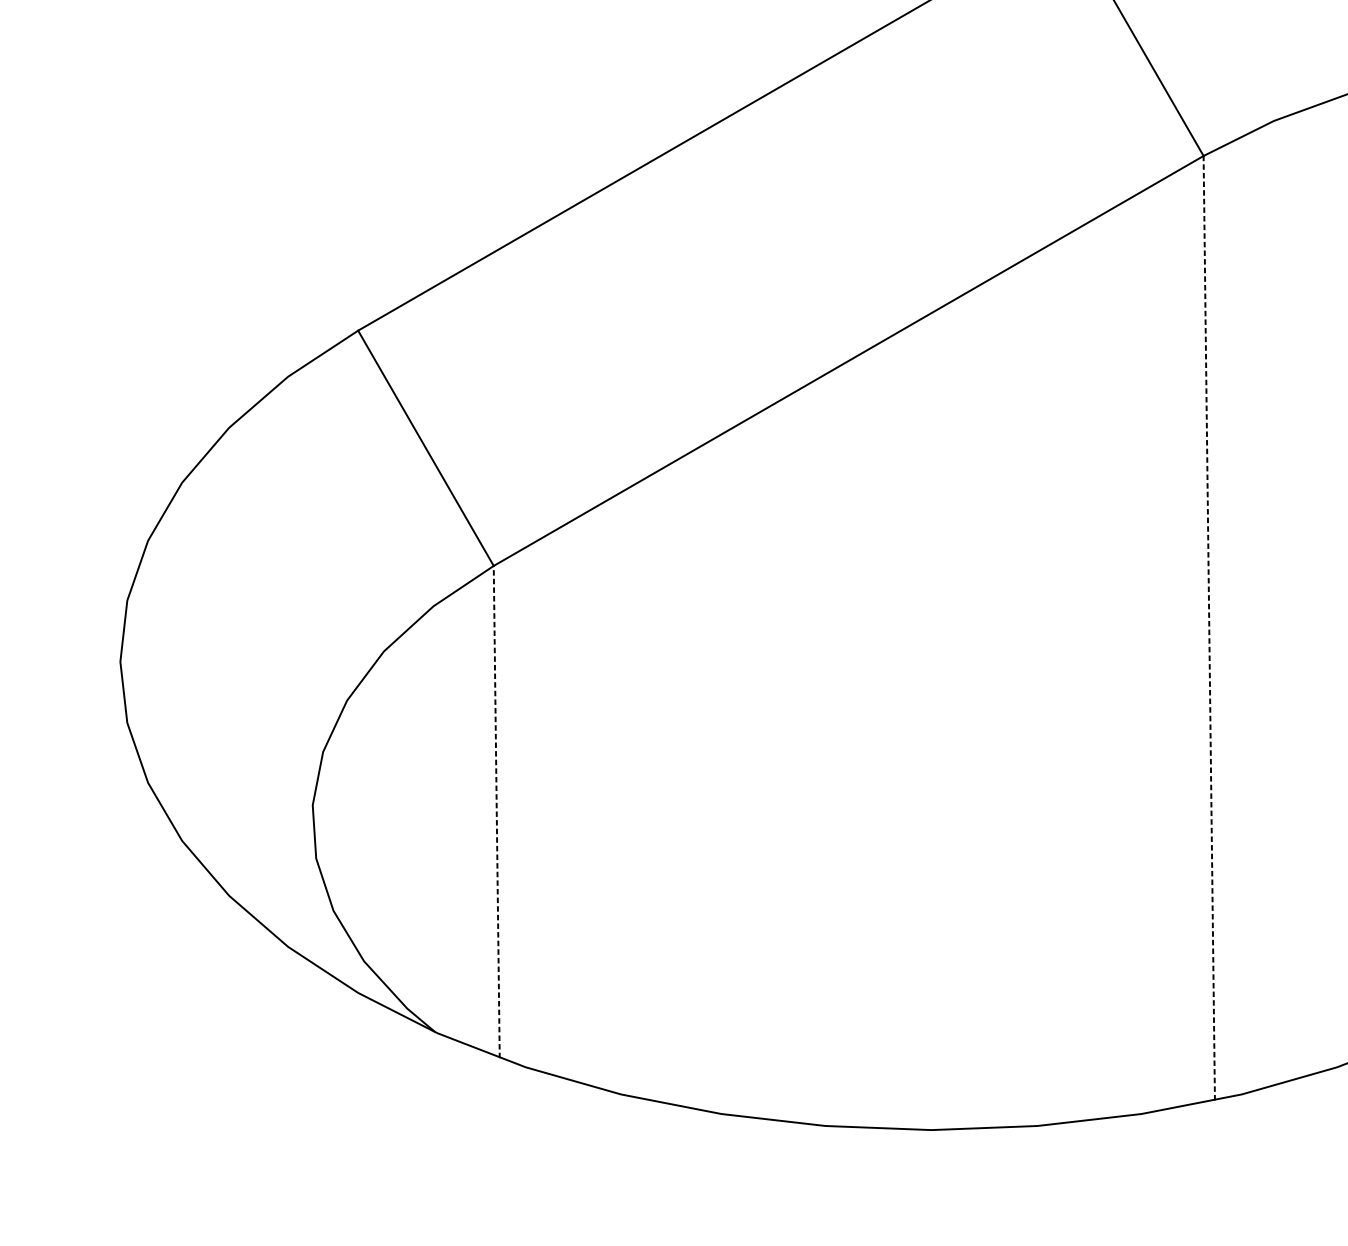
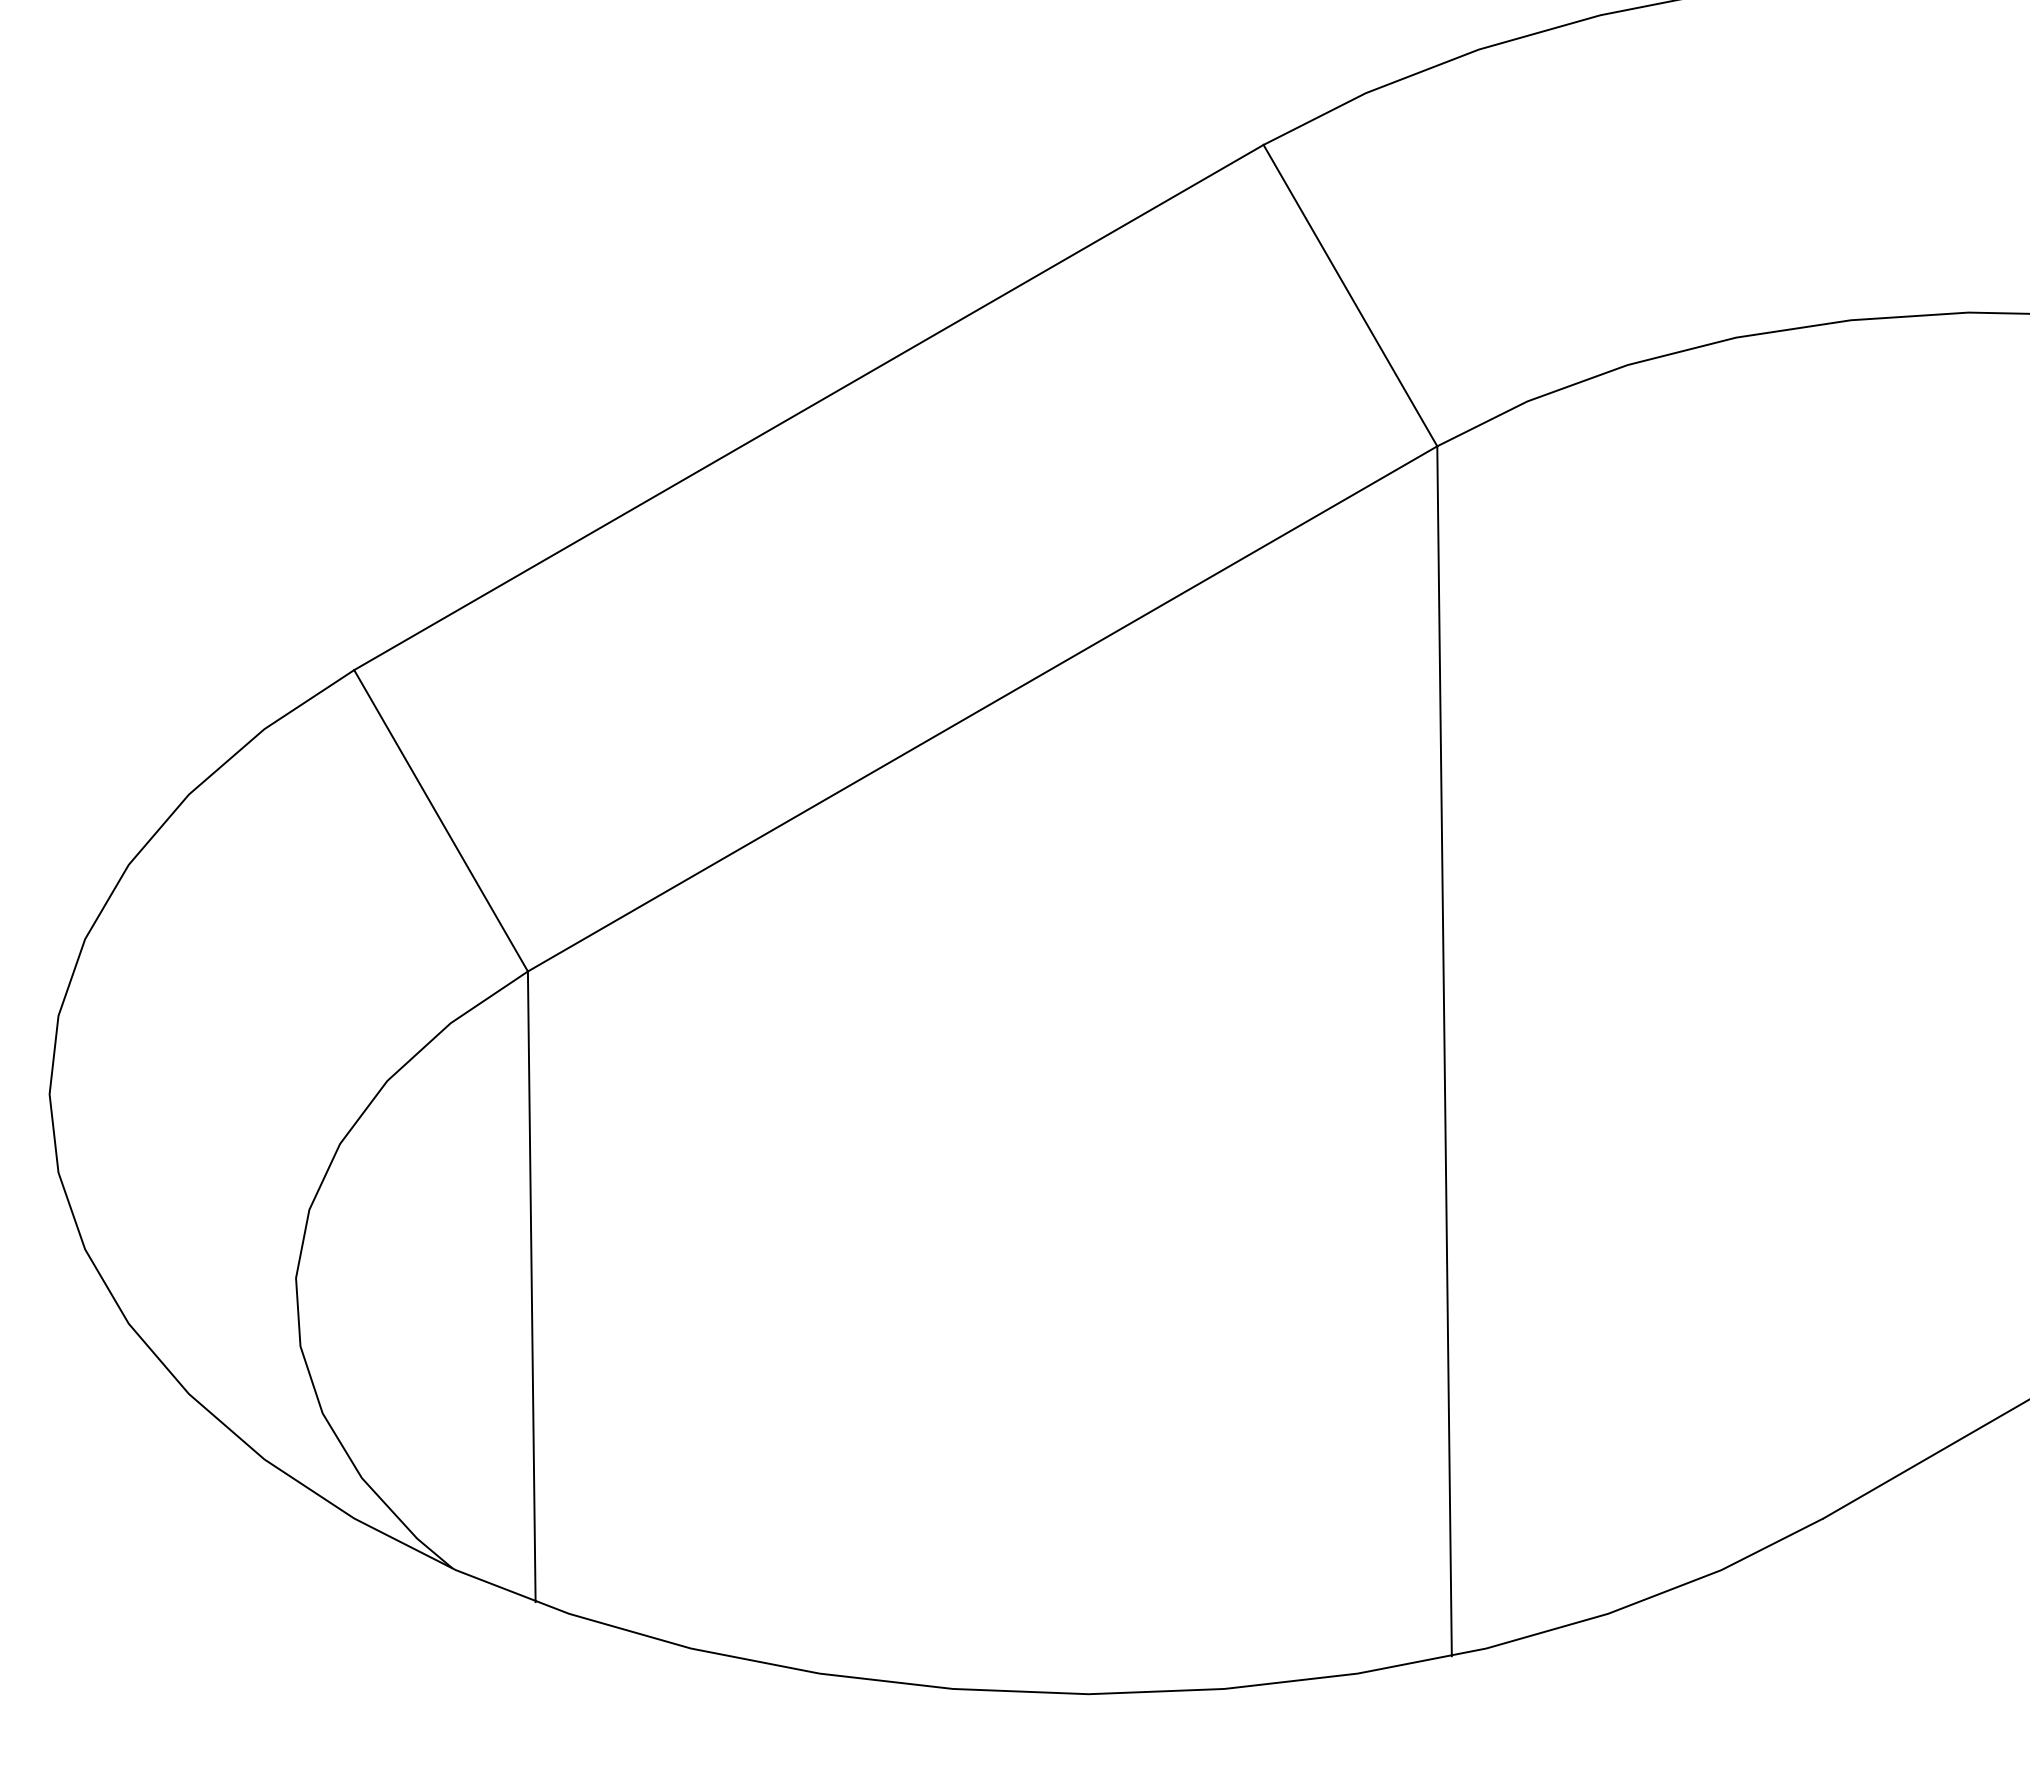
line: (1209, 627) -> (1444, 1050), dashed -> solid
line: (496, 811) -> (531, 1286), dashed -> solid

